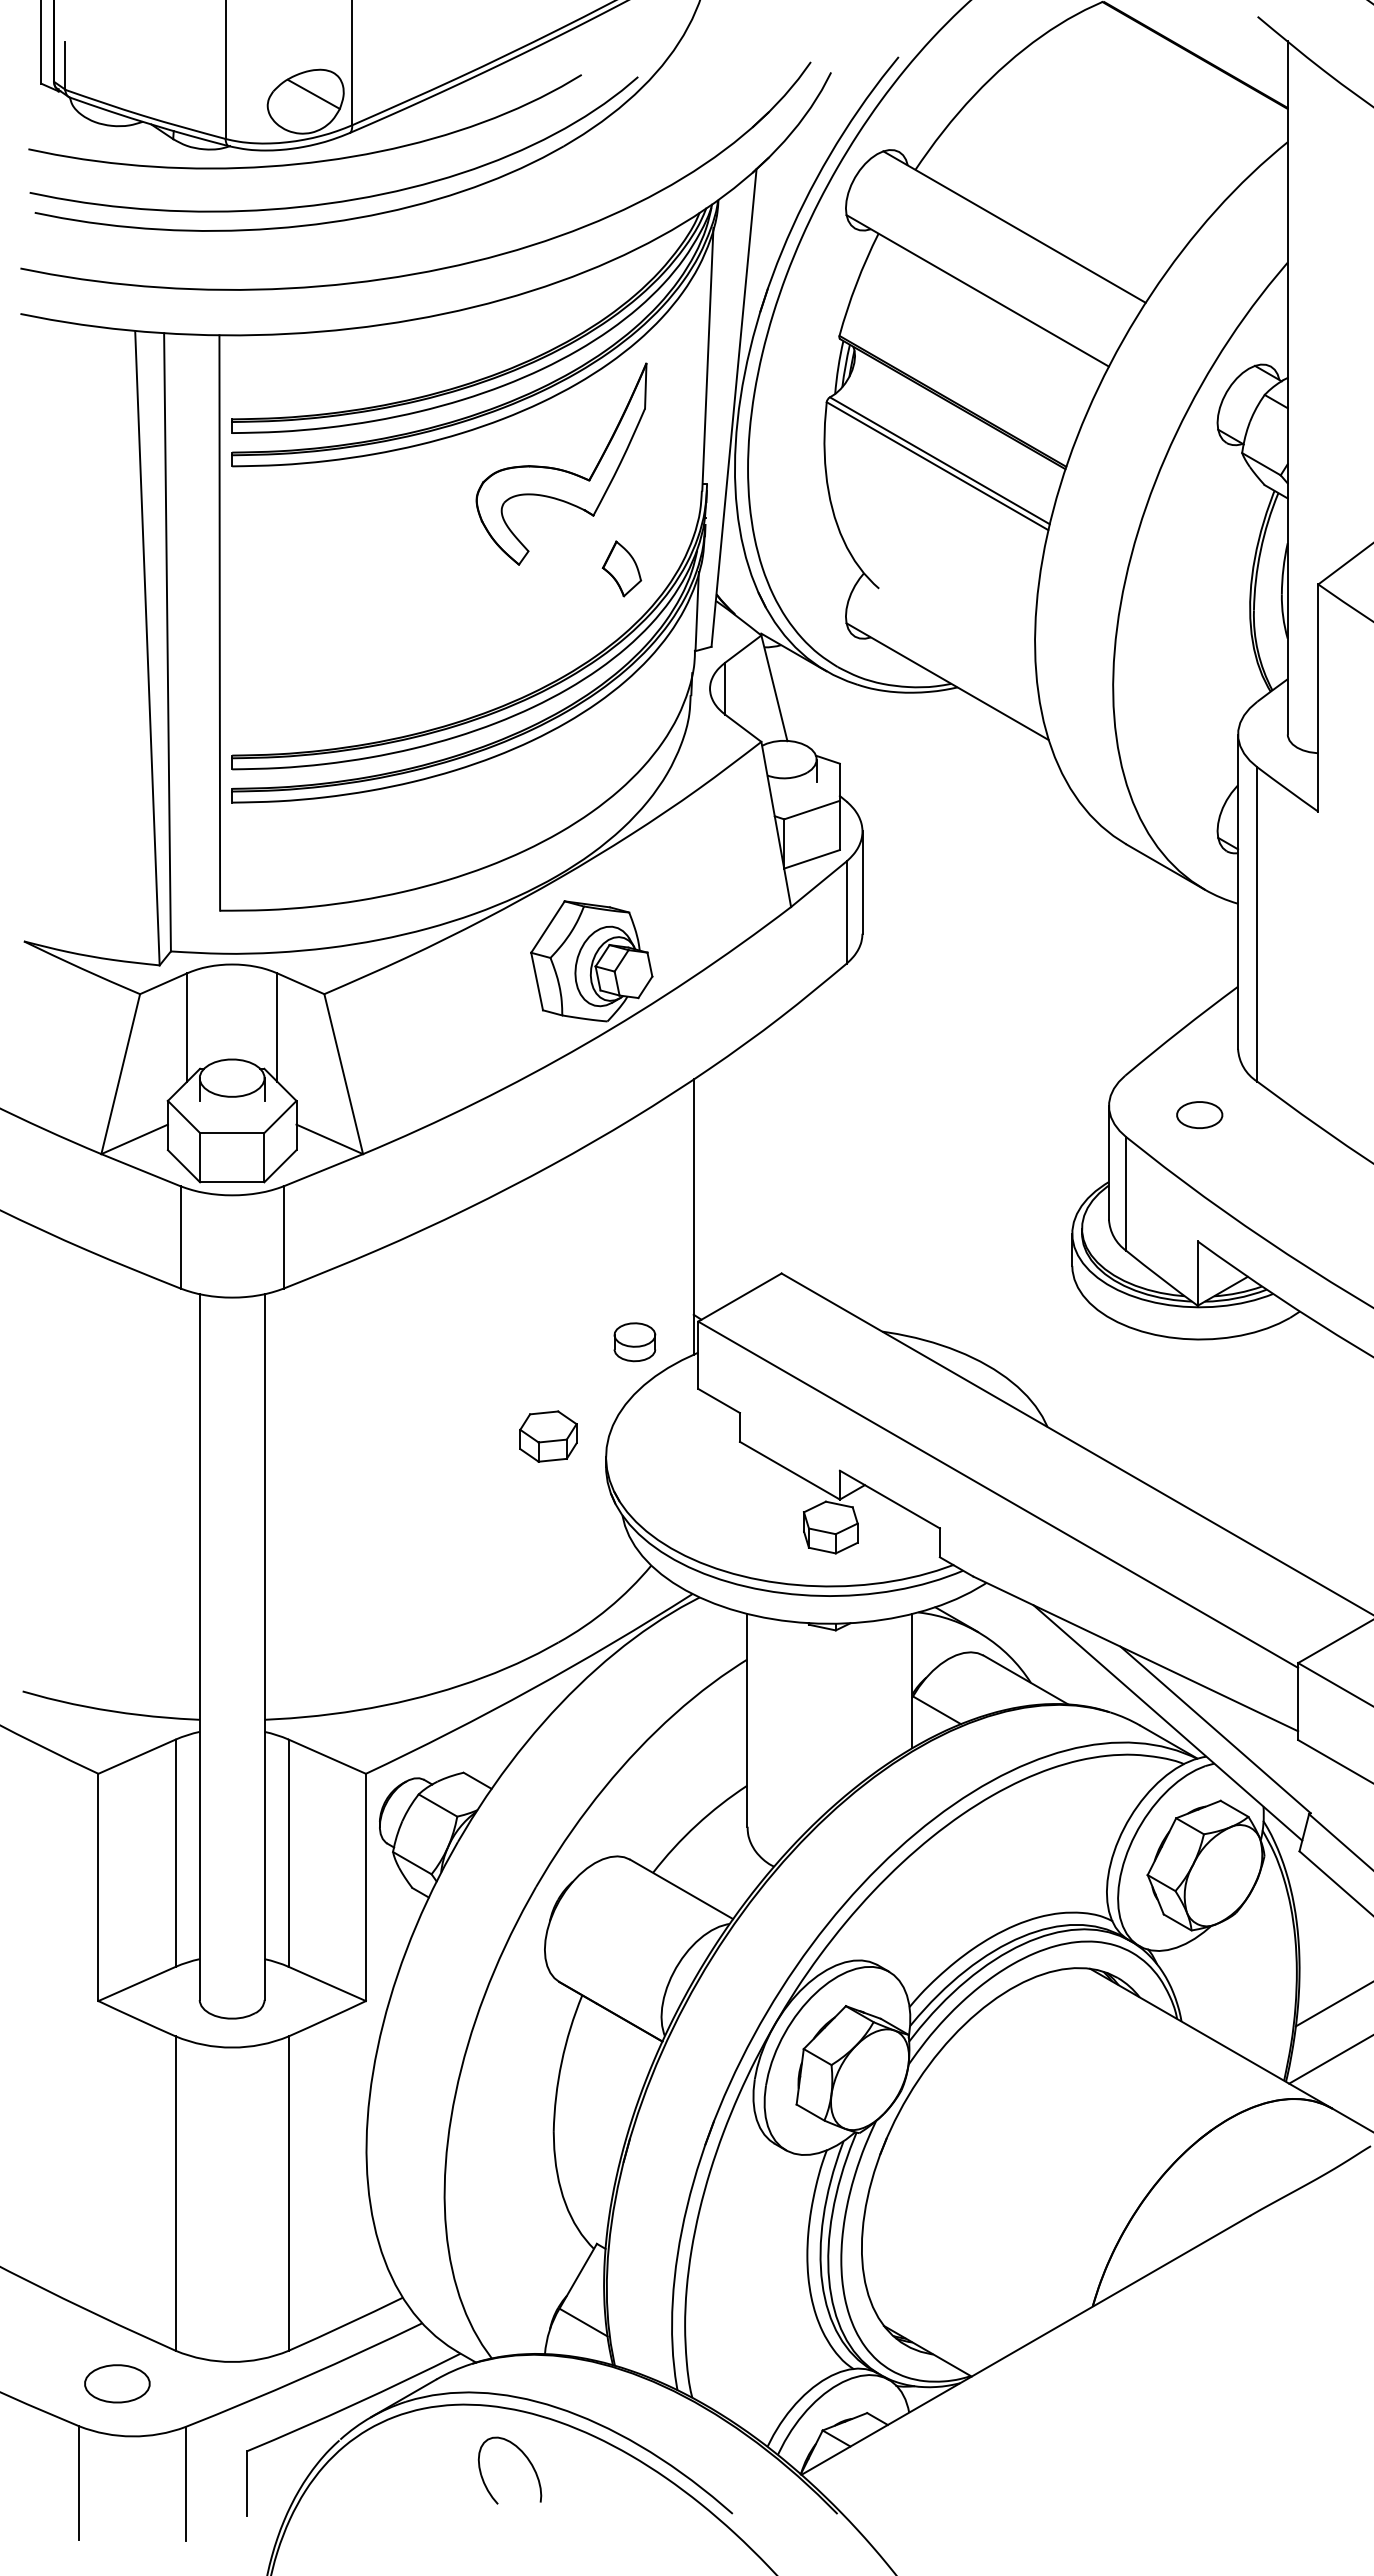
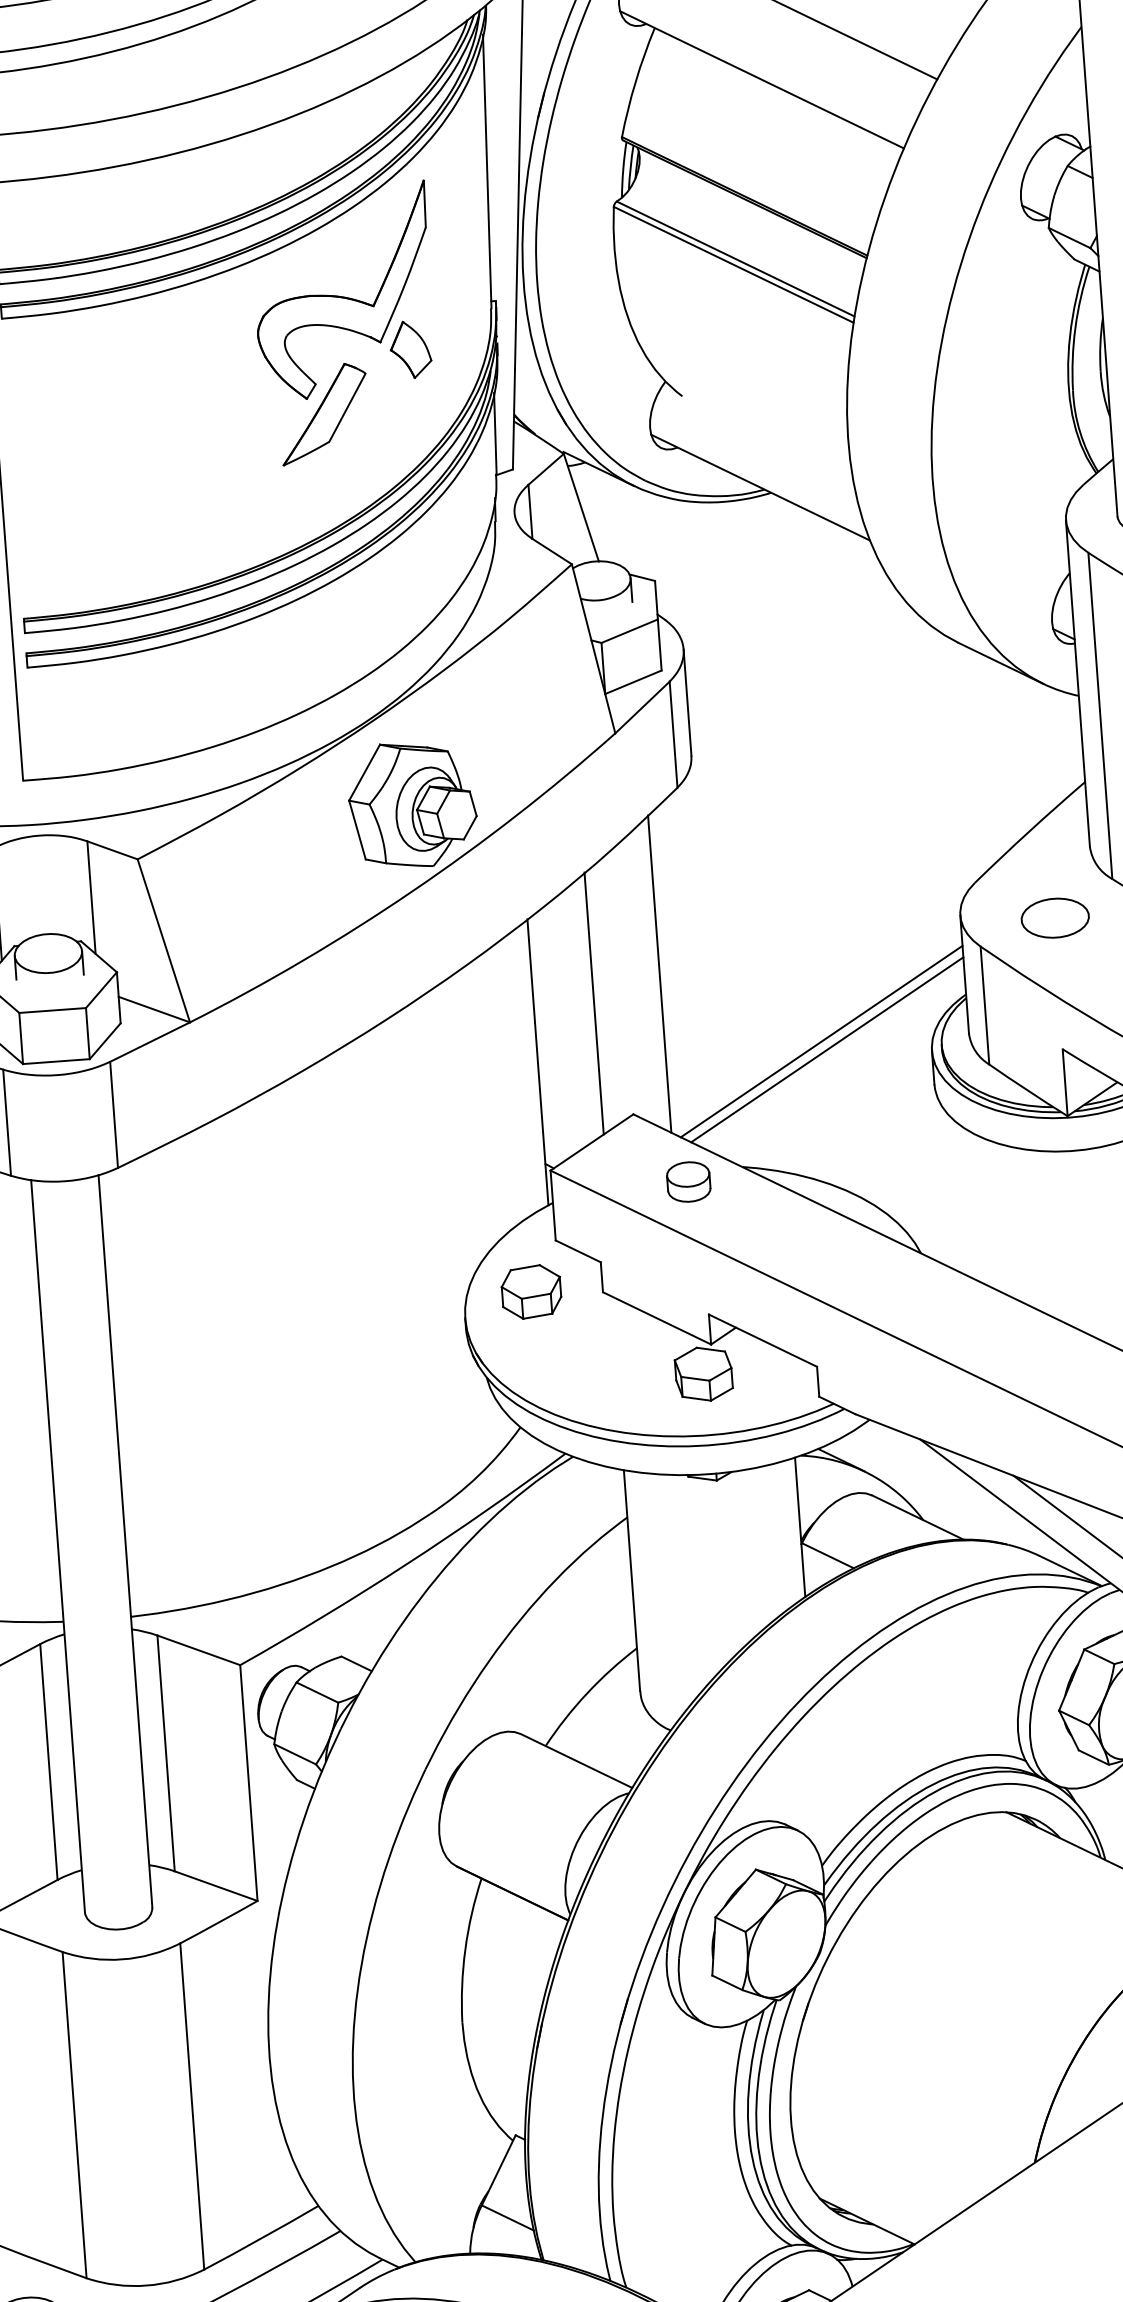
part: (621, 568) -> (410, 349), moved
part: (534, 579) -> (324, 413), added
part: (1199, 1114) -> (1054, 917), size x1.43
line: (816, 1140) -> (659, 973), added
line: (751, 1164) -> (593, 1003), added
line: (966, 1216) -> (820, 1041), added
line: (971, 1225) -> (826, 1050), added
part: (634, 1342) -> (688, 1182), moved
part: (548, 1436) -> (531, 1291), moved

